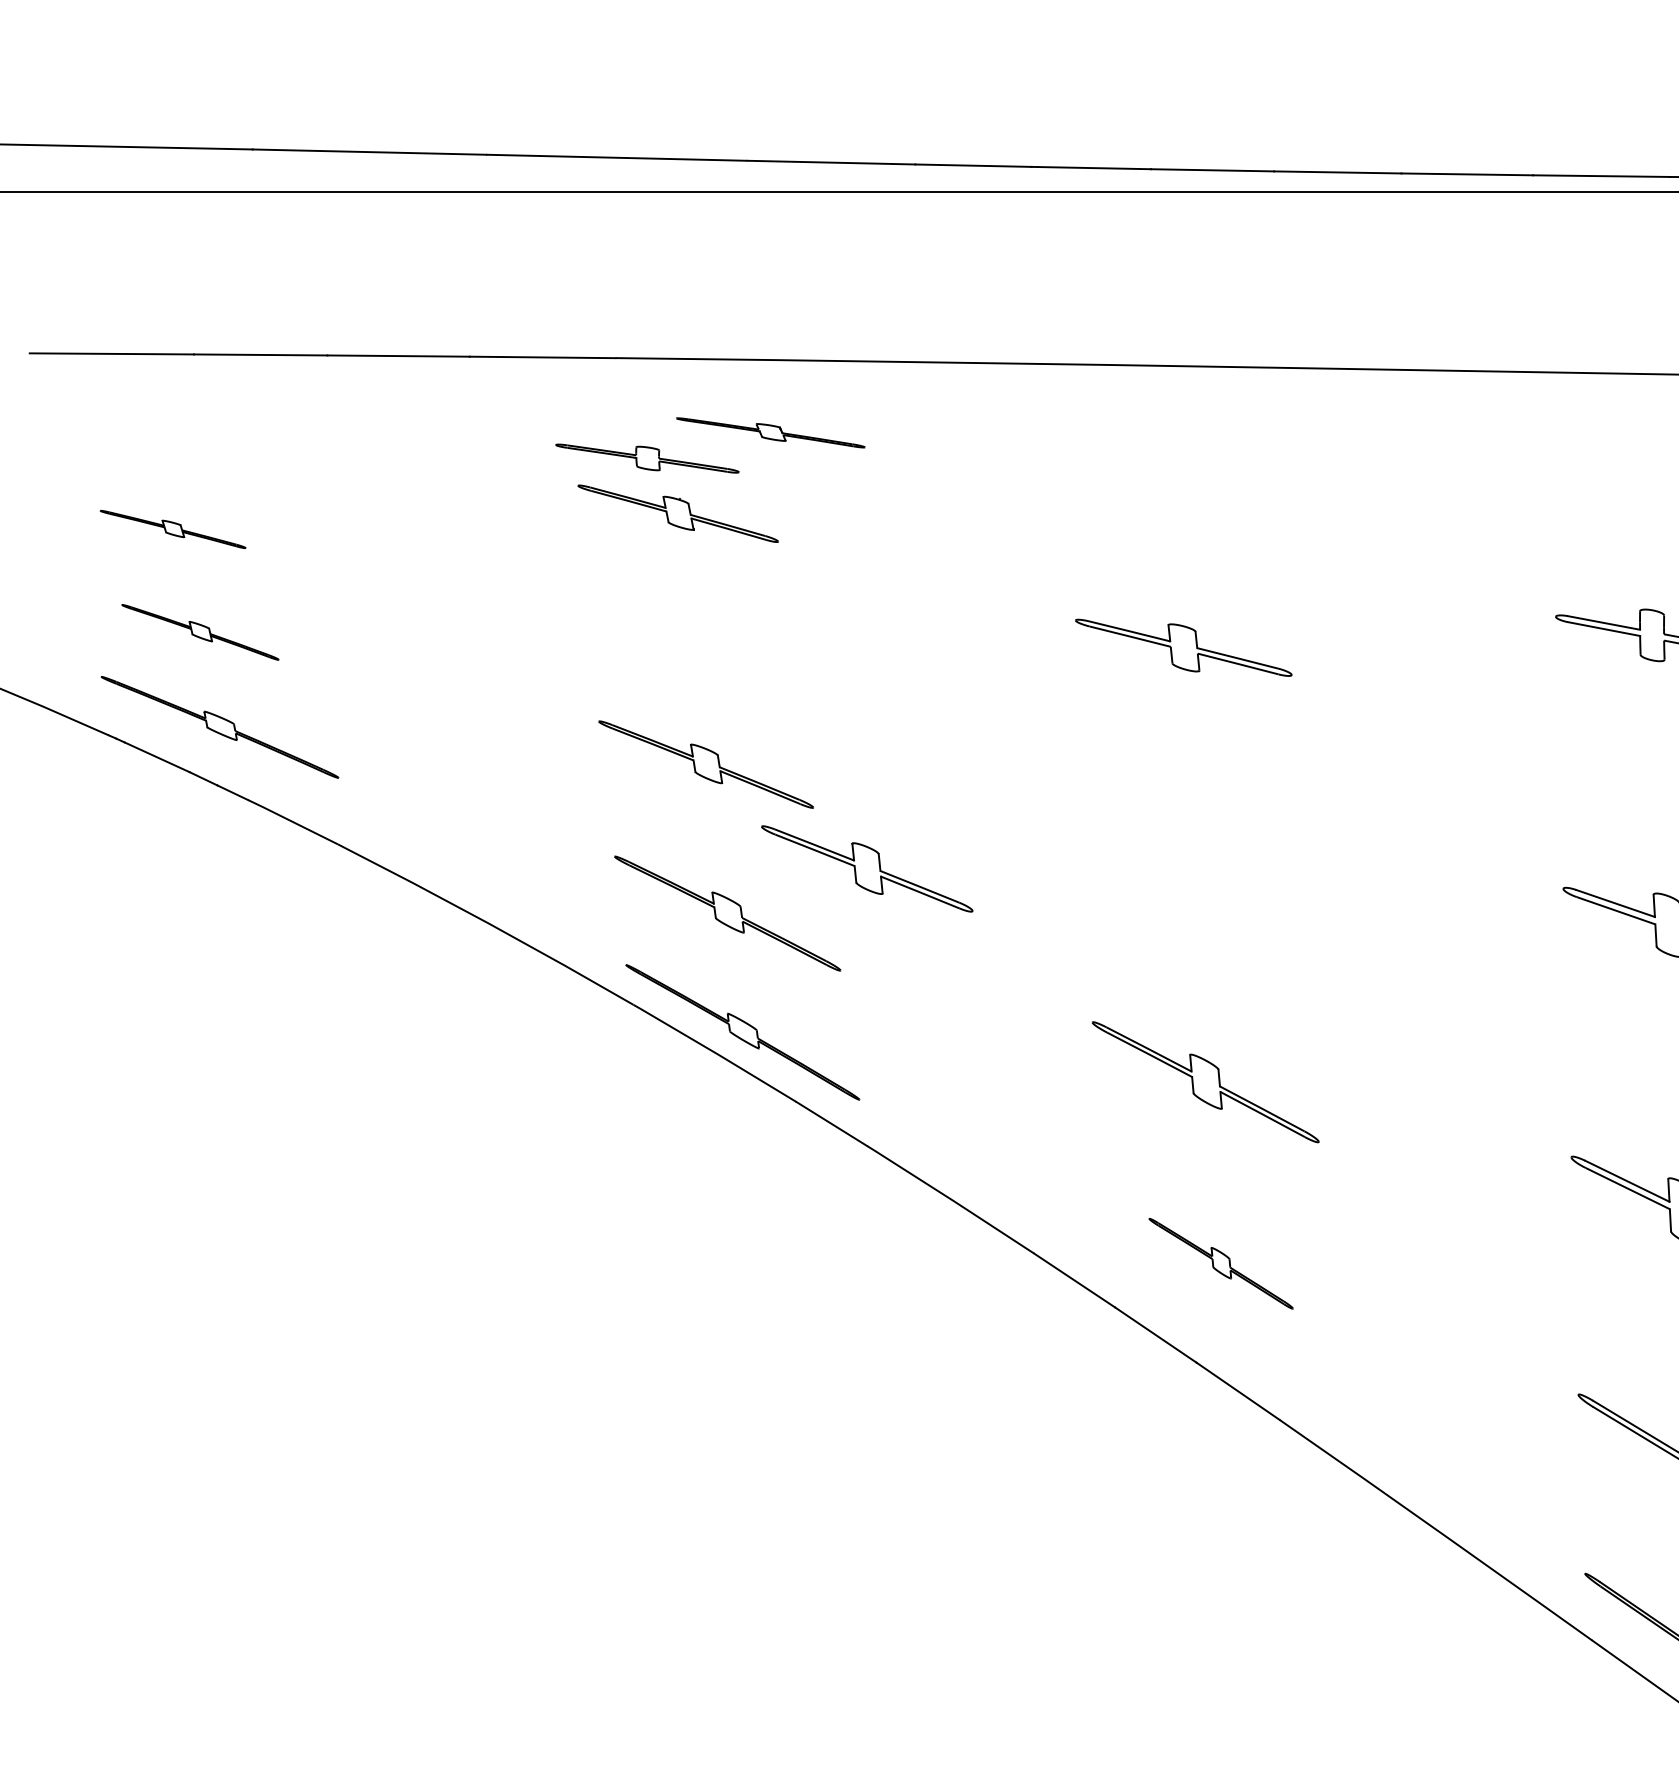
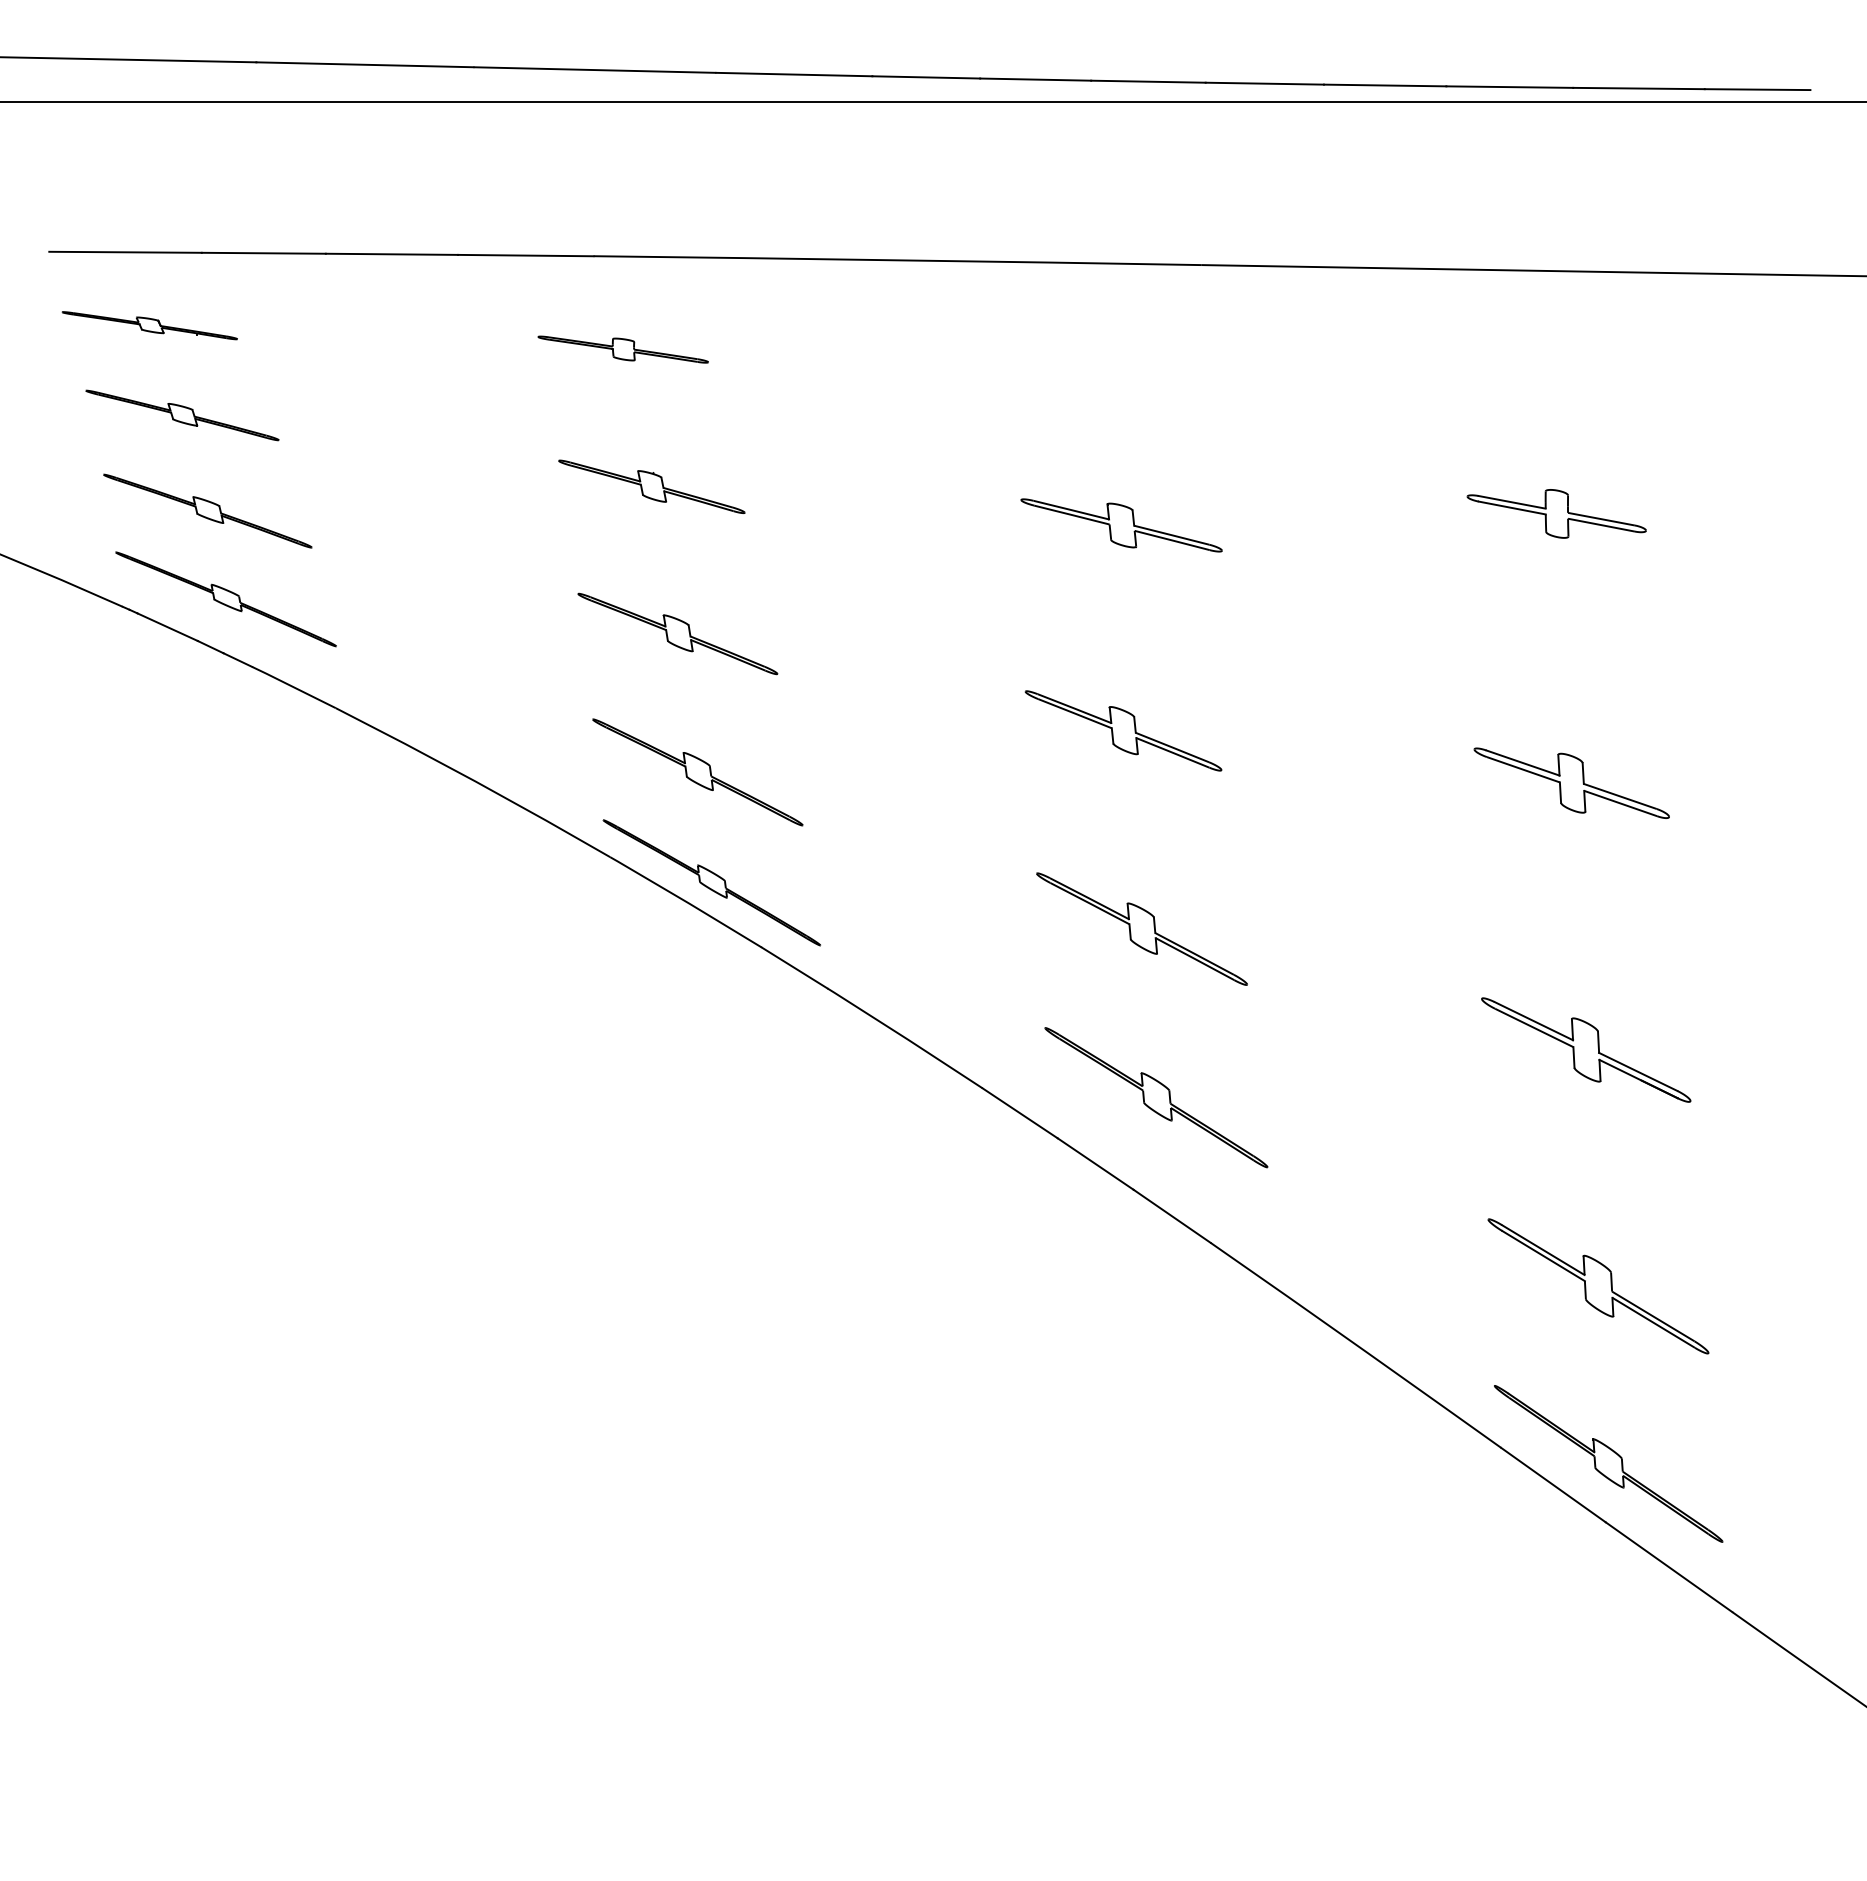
part: (770, 432) -> (149, 325), moved
part: (677, 513) -> (651, 486), moved
part: (173, 529) -> (182, 415), size x1.43
part: (200, 631) -> (207, 510), size x1.43
part: (867, 868) -> (1123, 730), moved
part: (1221, 1263) -> (1156, 1097), size x1.67

